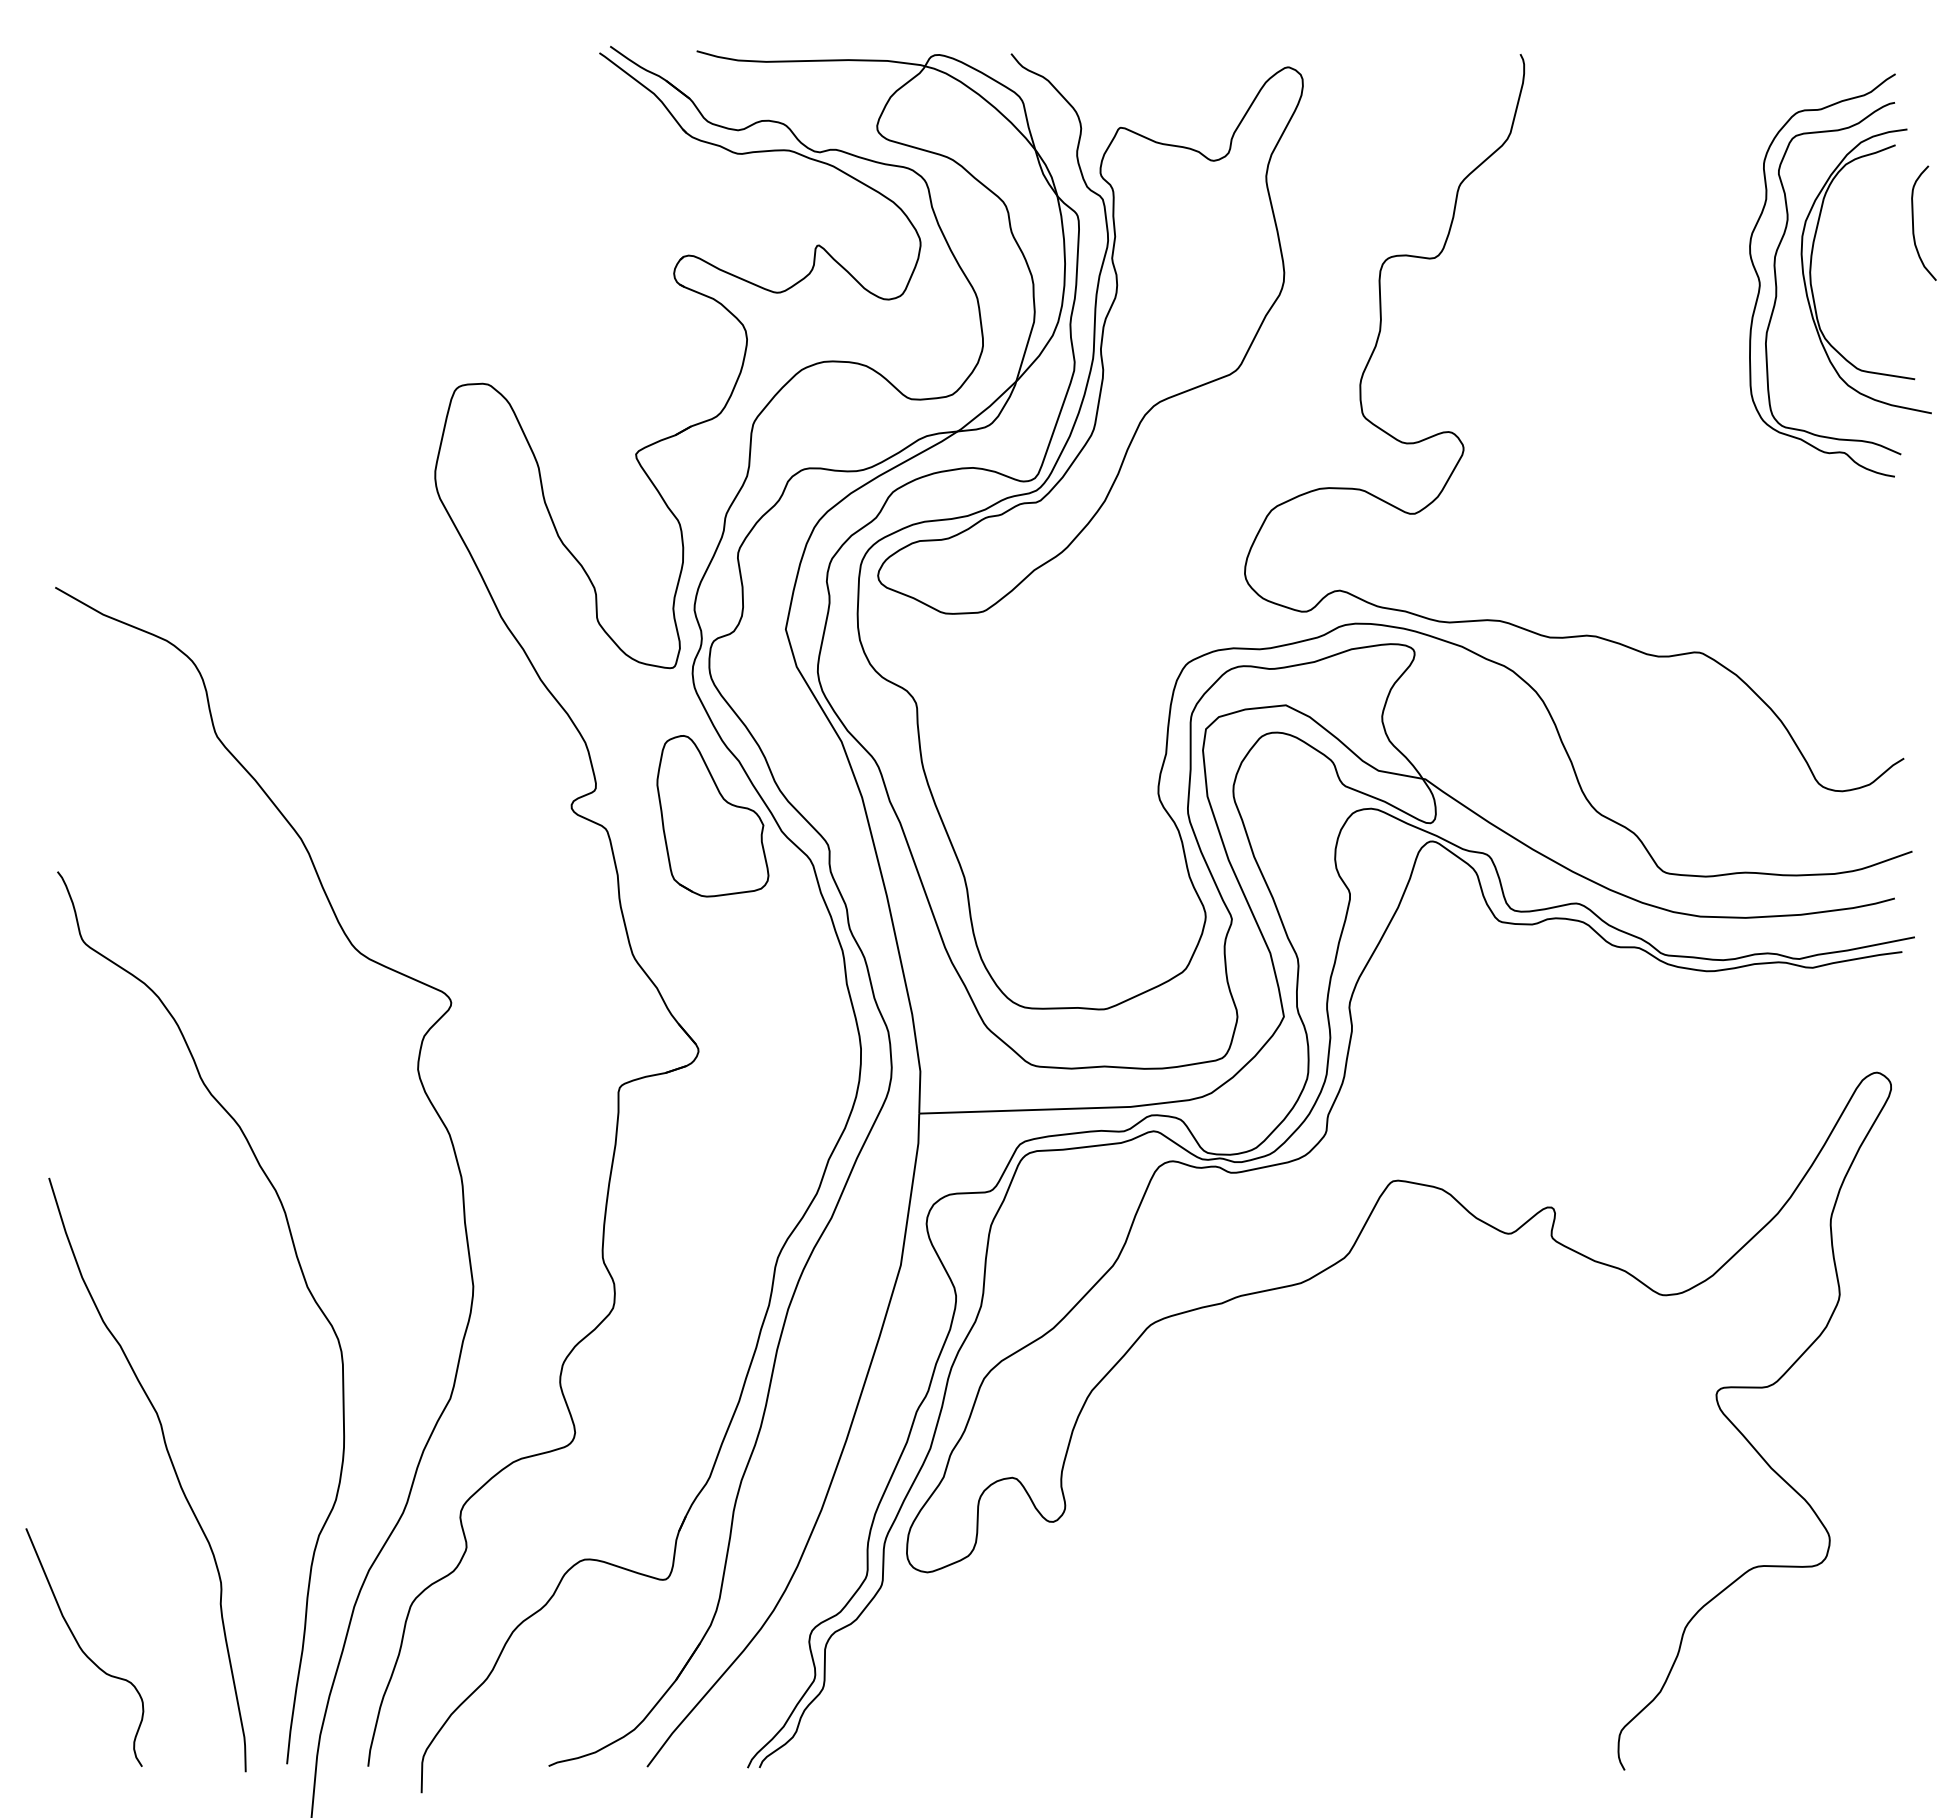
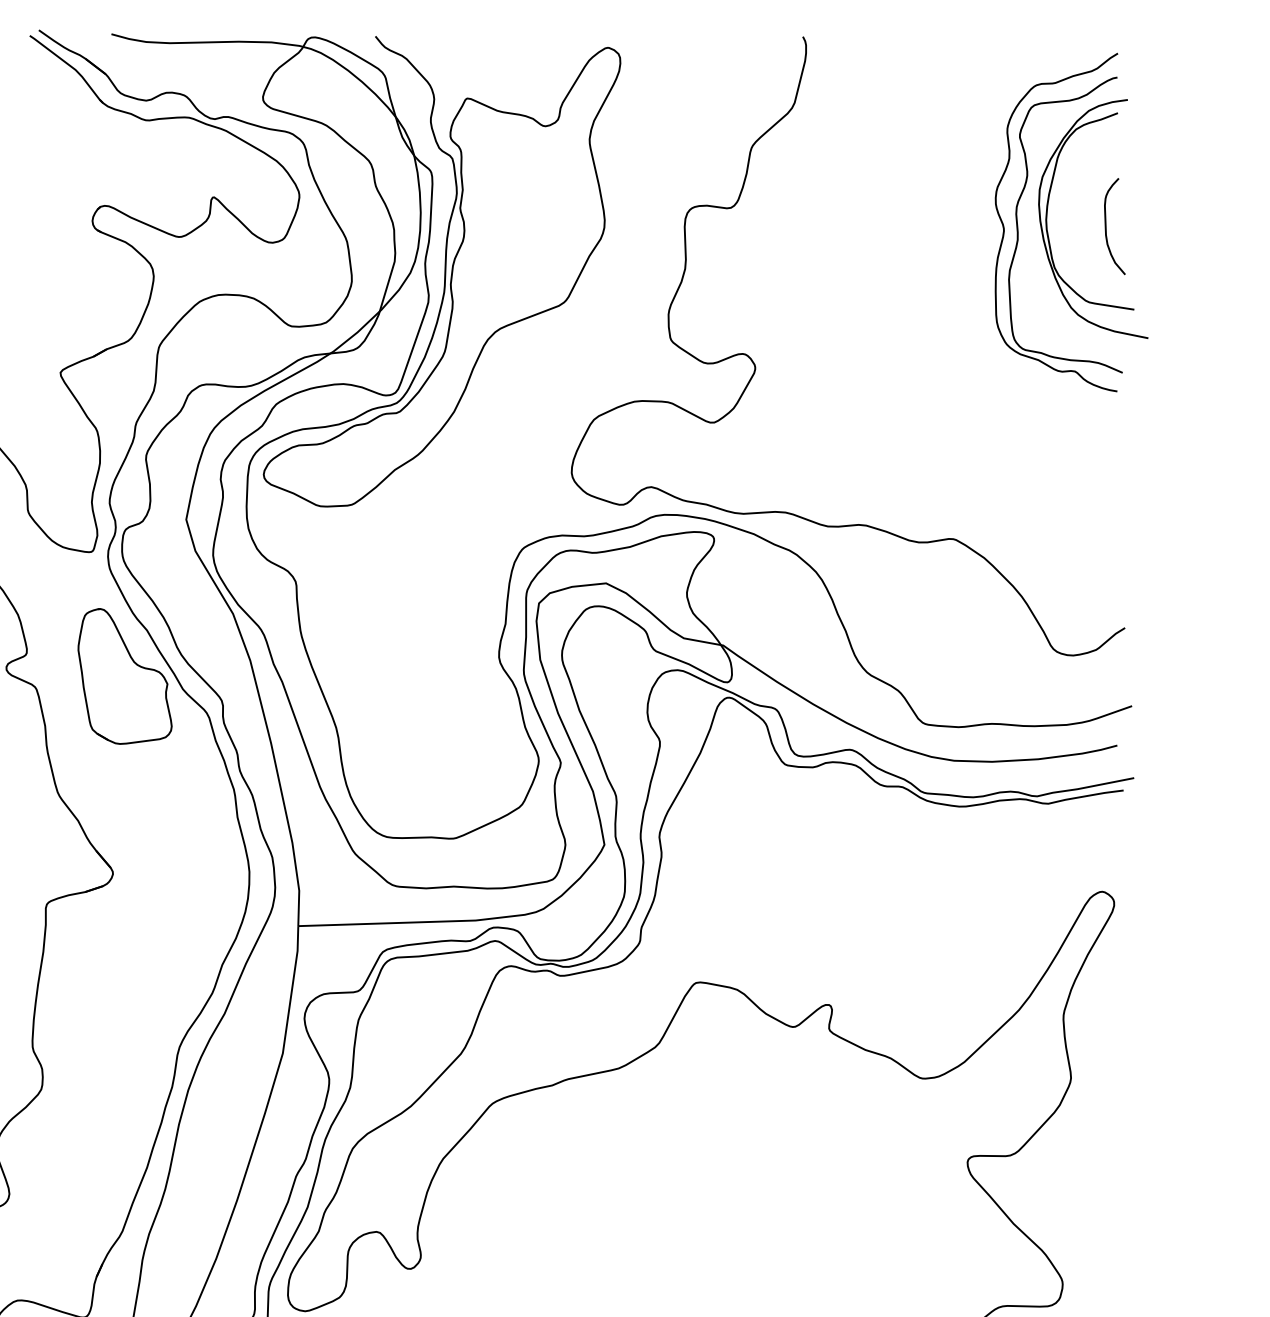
curve: (1913, 222) -> (1106, 225), moved

